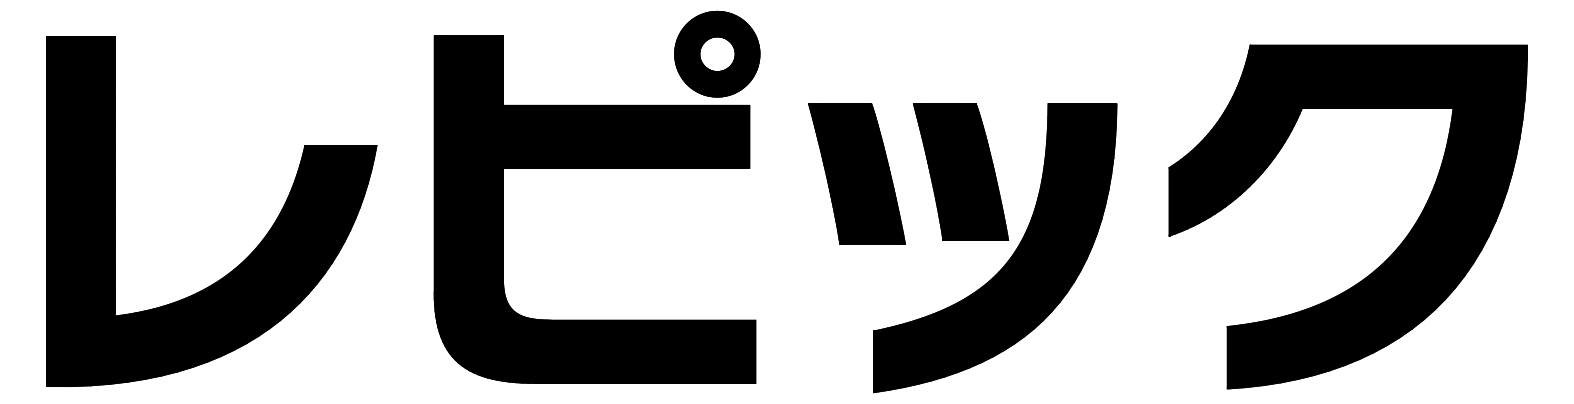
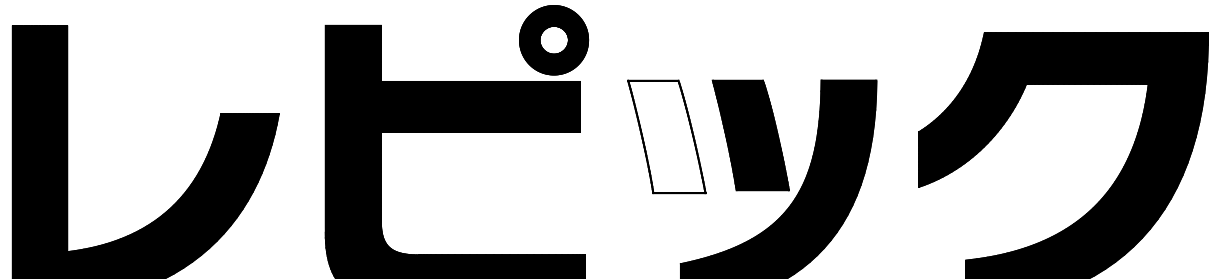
fill: (856, 173) -> (666, 136), removed

